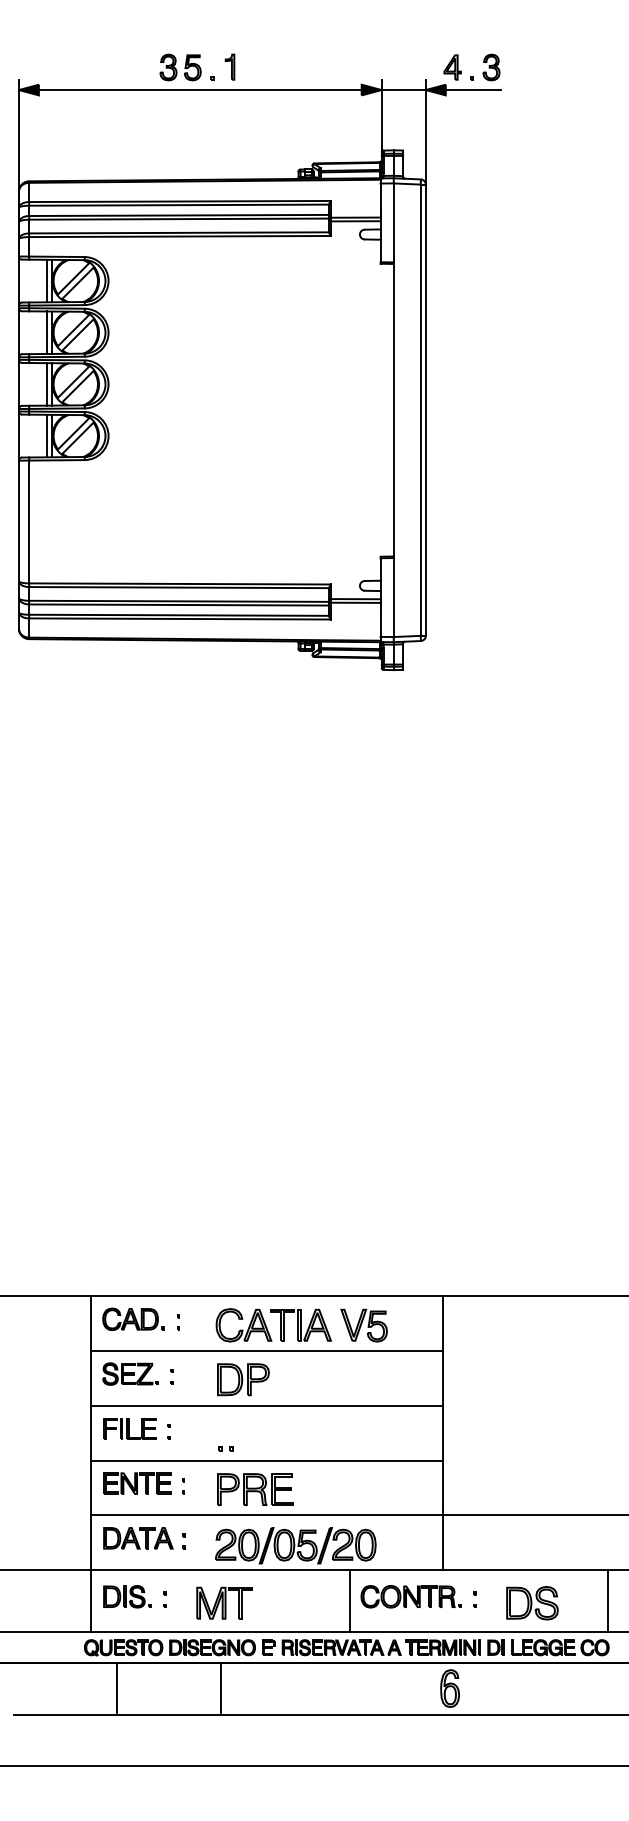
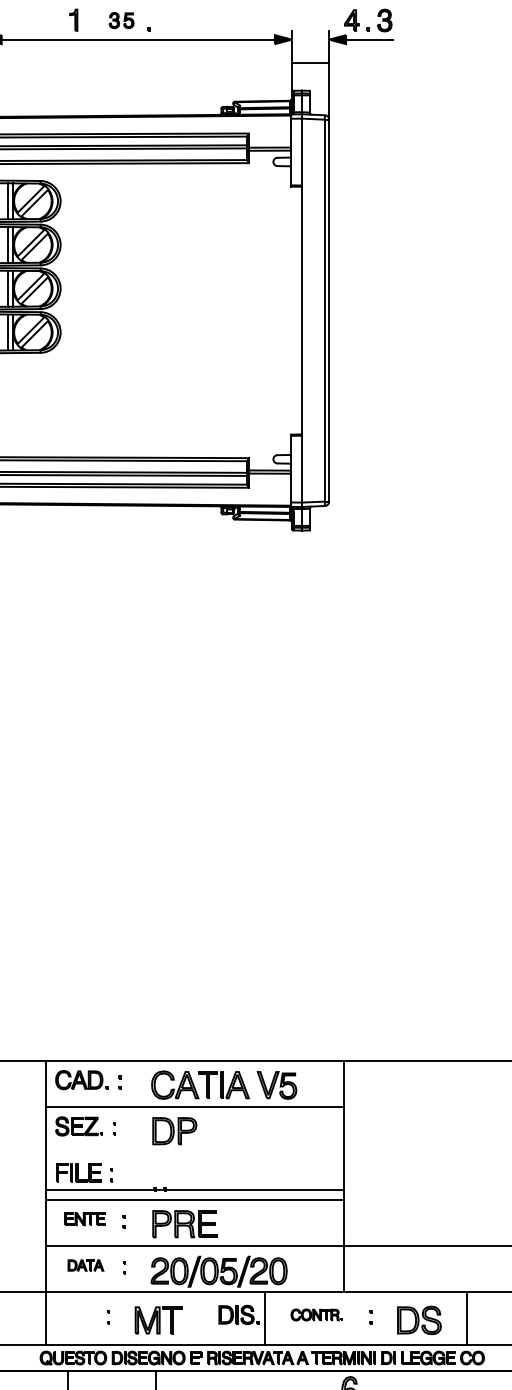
part: (229, 66) -> (73, 19), moved
part: (180, 67) -> (121, 20), size x0.7
line: (403, 90) -> (310, 63), moved
line: (266, 1405) -> (194, 1189), moved
part: (137, 1483) -> (85, 1219), size x0.7
part: (138, 1538) -> (85, 1265), size x0.6
part: (127, 1596) -> (239, 1314), moved
part: (410, 1596) -> (316, 1314), size x0.6
line: (608, 1601) -> (467, 1318), moved

